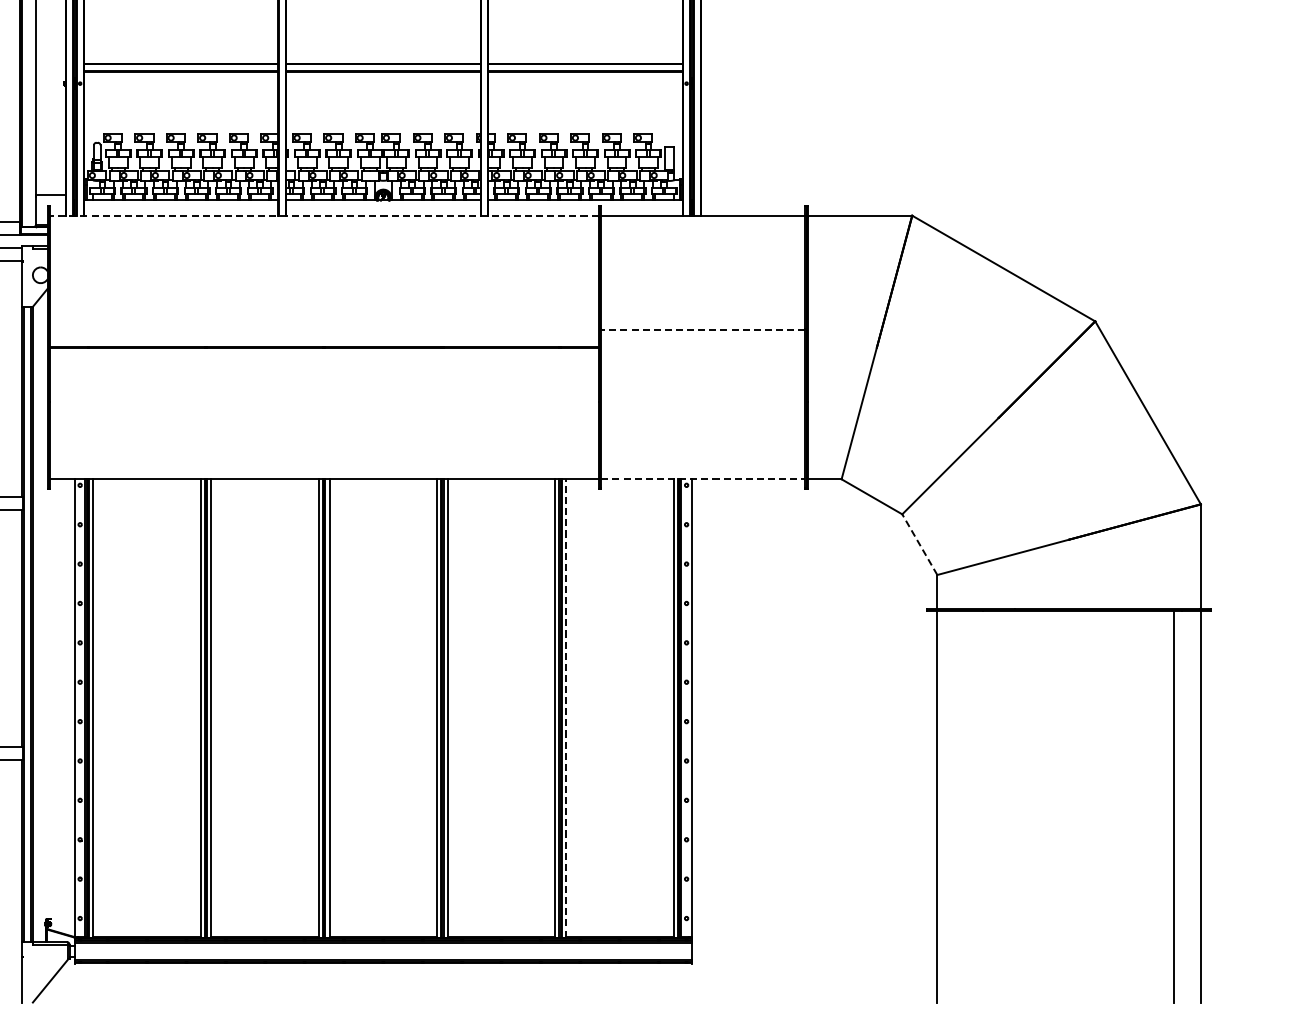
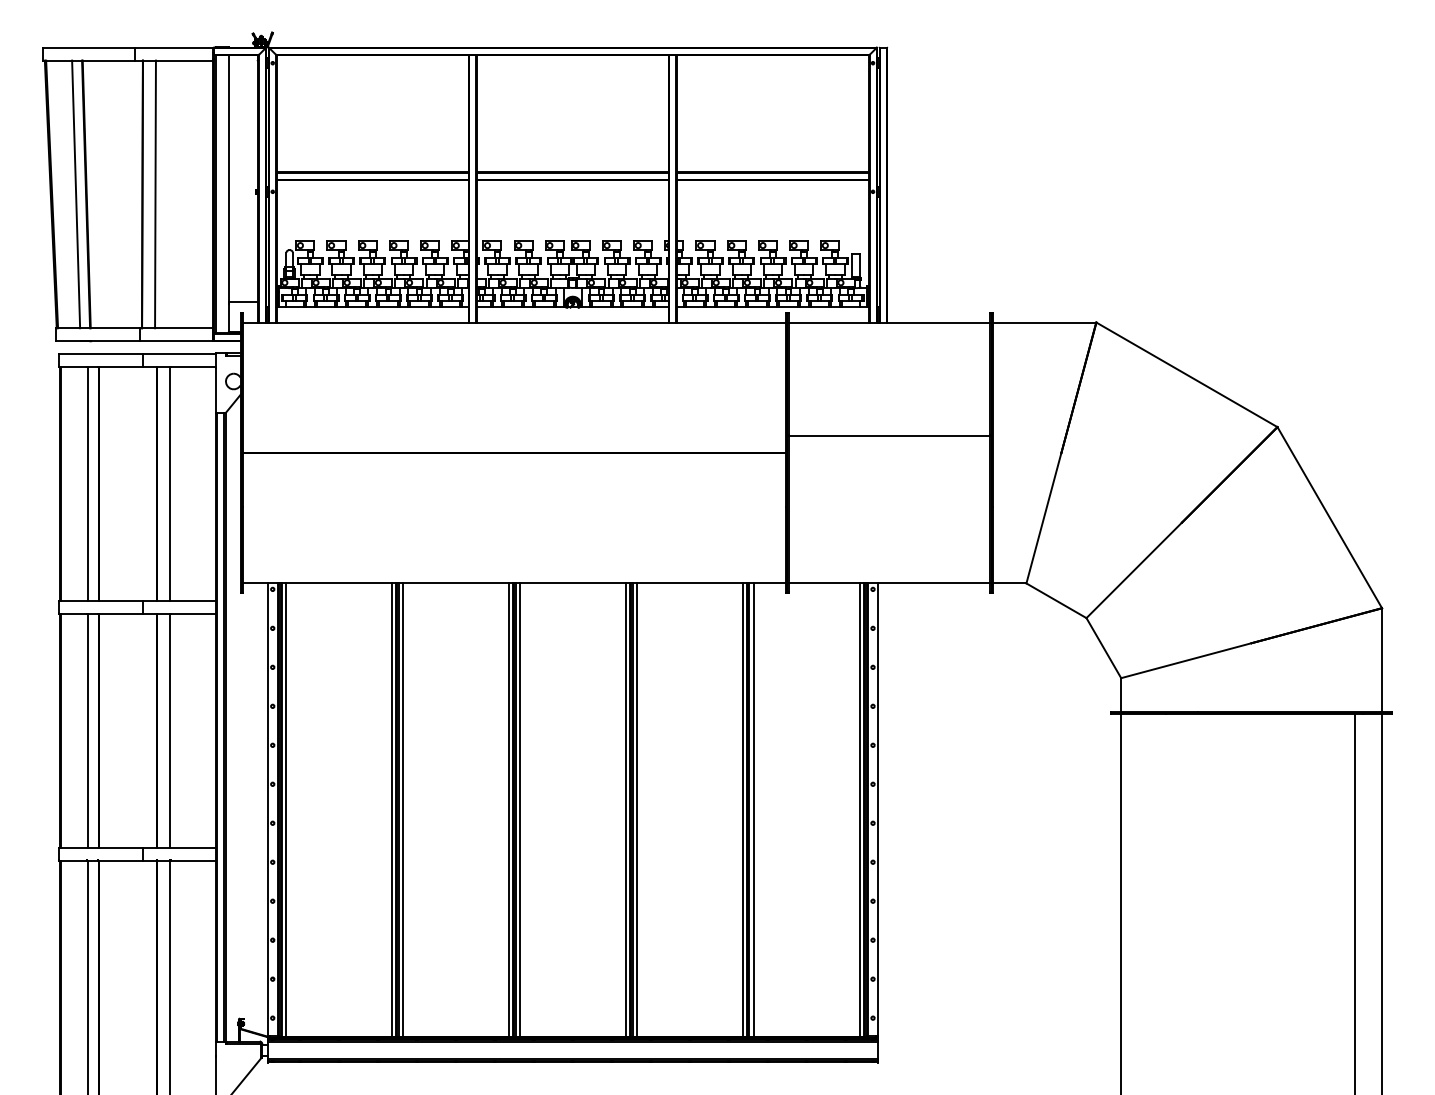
line: (324, 215) -> (514, 322), dashed -> solid
line: (703, 329) -> (889, 435), dashed -> solid
line: (703, 479) -> (889, 583), dashed -> solid
line: (919, 545) -> (1103, 648), dashed -> solid
line: (565, 708) -> (753, 810), dashed -> solid

